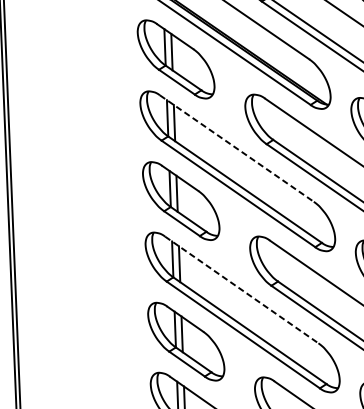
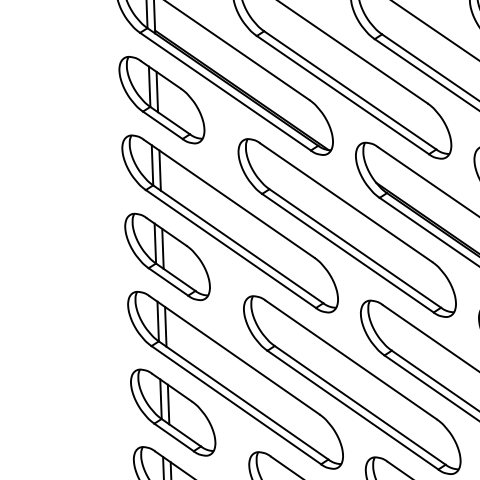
line: (237, 148) -> (229, 198), dashed -> solid
line: (242, 290) -> (235, 355), dashed -> solid

